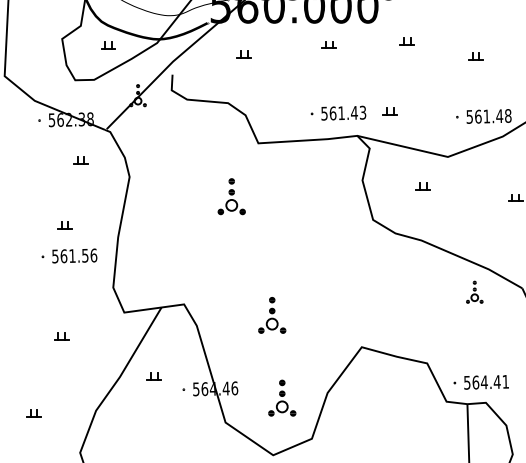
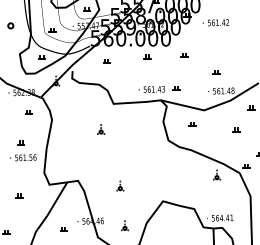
part: (475, 56) -> (216, 72), moved
part: (233, 196) -> (101, 129), size x0.62
part: (272, 314) -> (120, 185), size x0.62
part: (153, 376) -> (63, 229), moved
part: (281, 397) -> (124, 225), size x0.62

